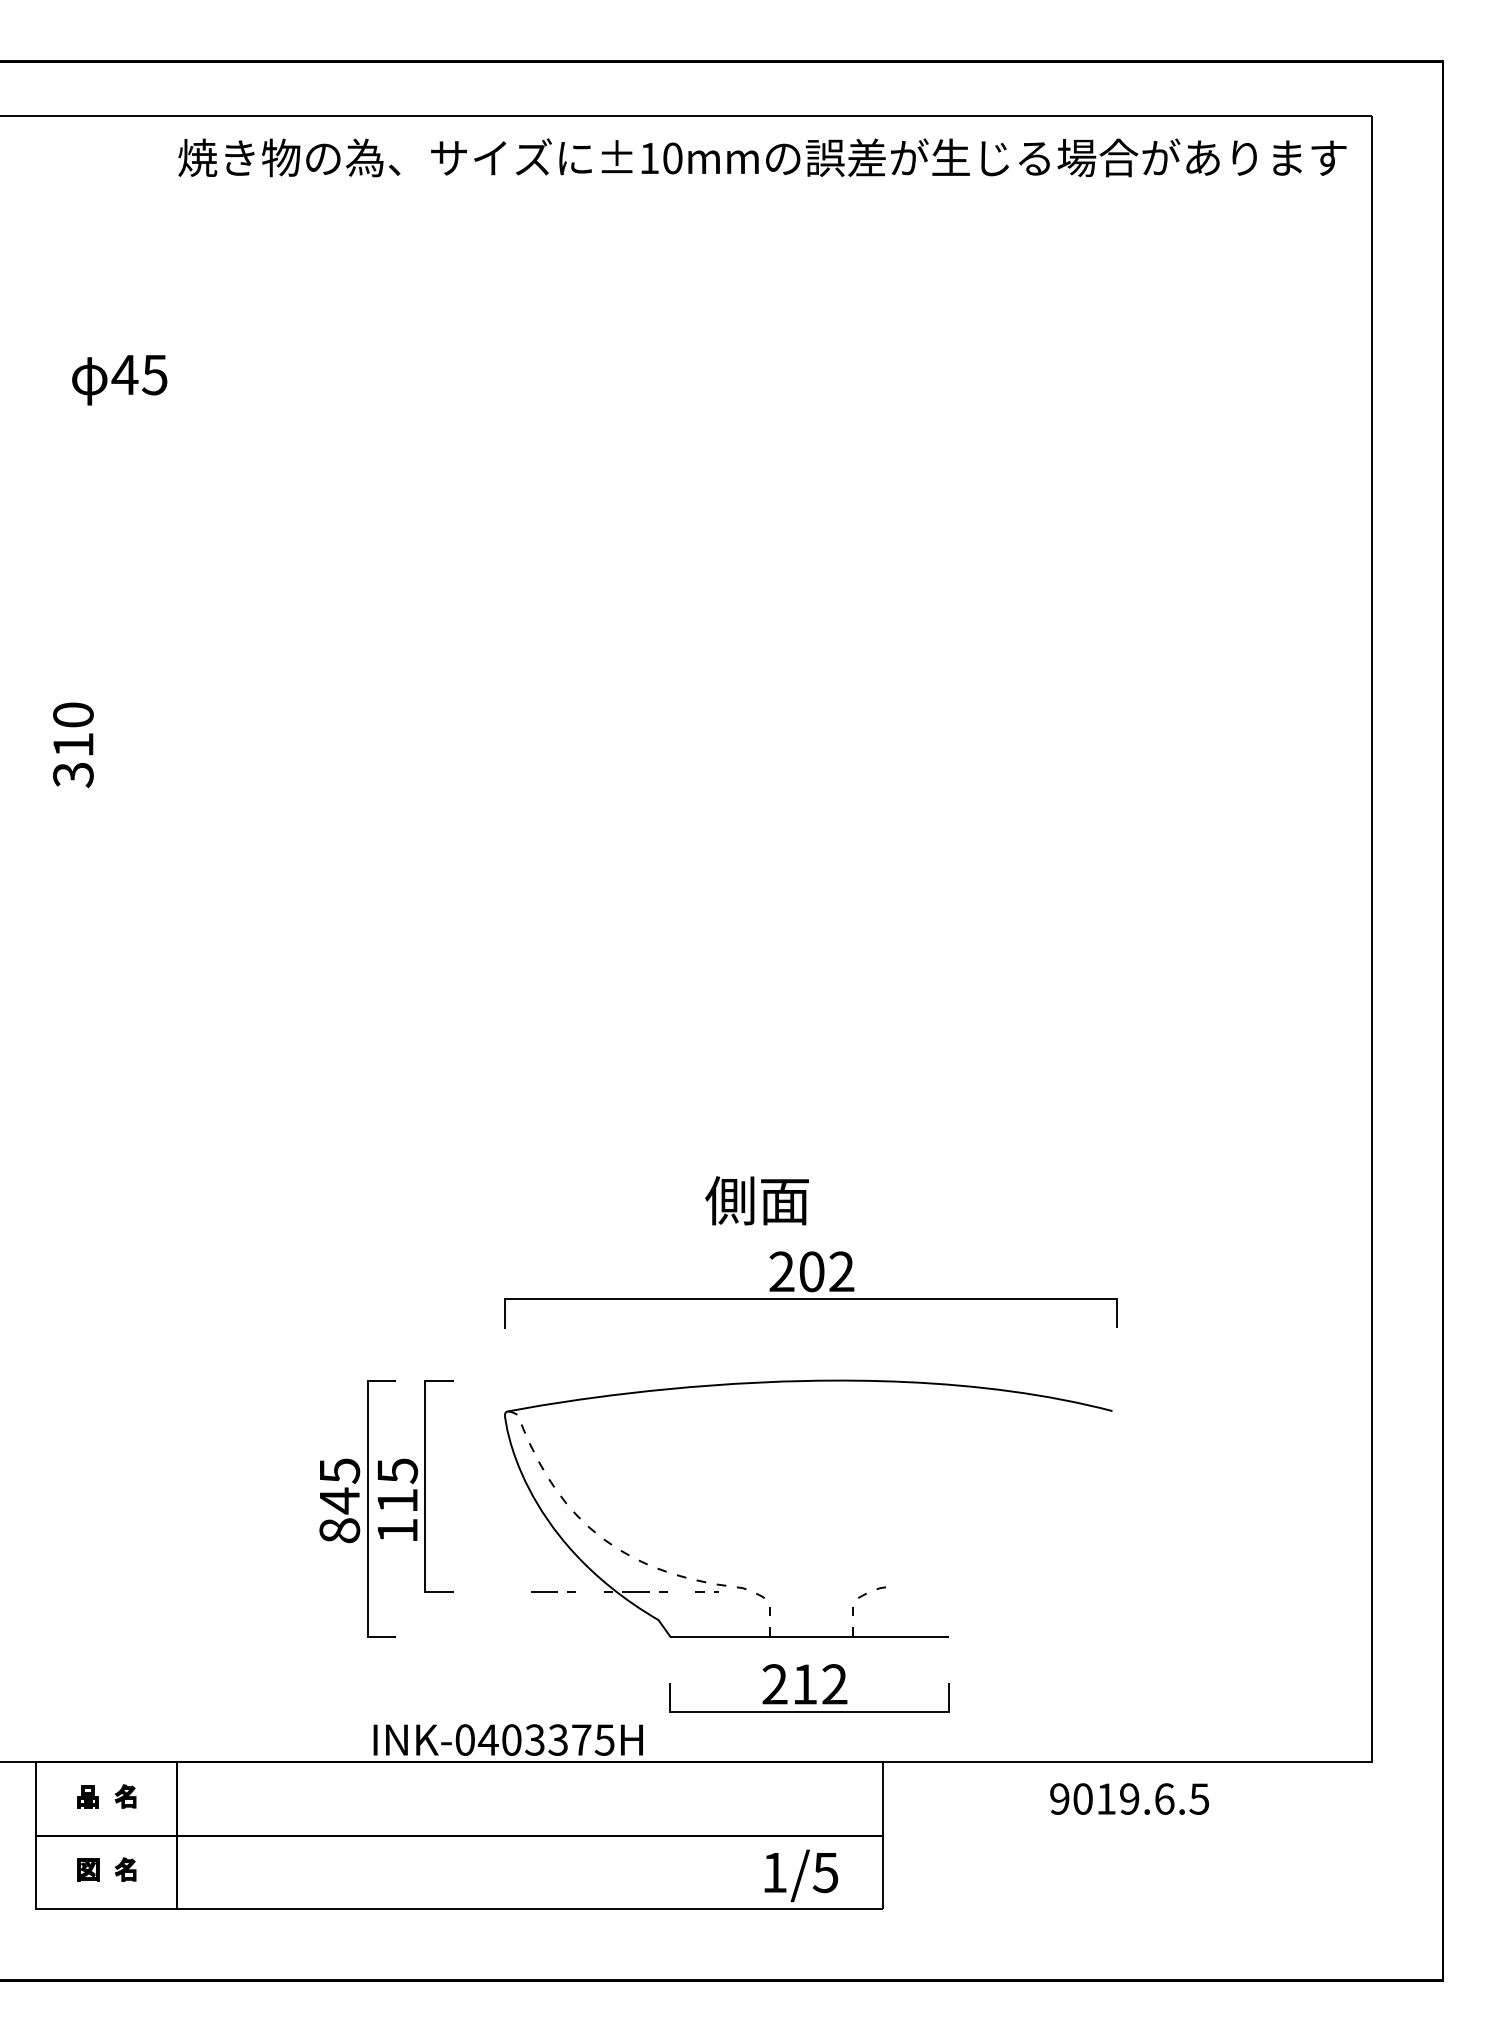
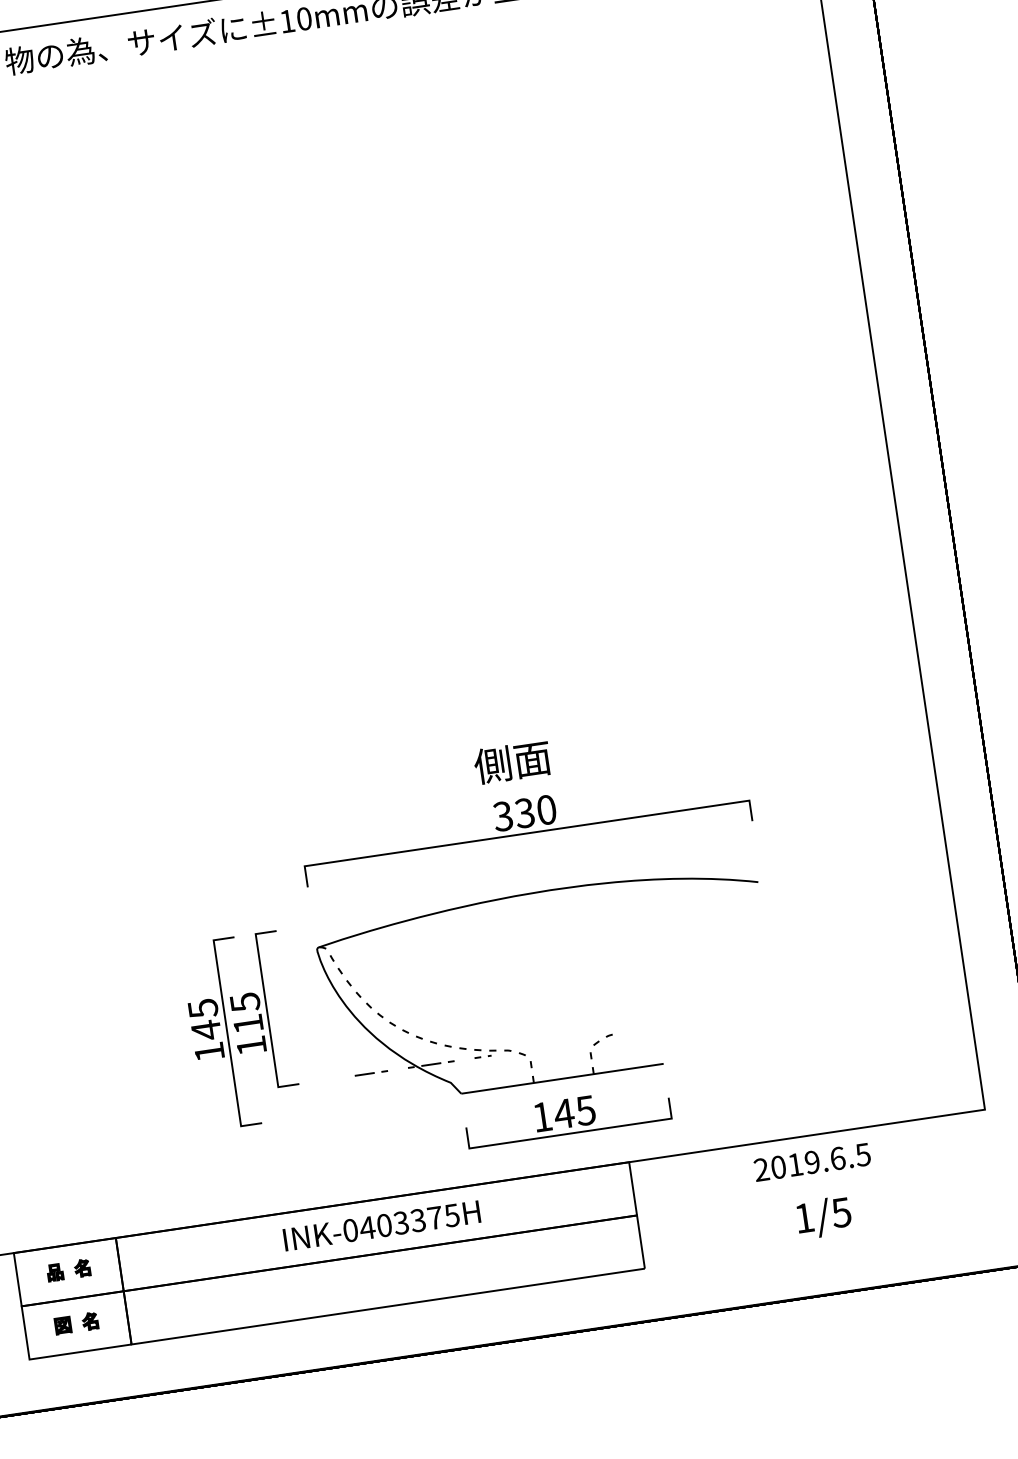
text: (756, 1200) -> (511, 762), moved
text: (811, 1271) -> (524, 813), 202 -> 330
text: (339, 1530) -> (209, 1051), 845 -> 145
text: (804, 1684) -> (563, 1113), 212 -> 145
text: (507, 1739) -> (381, 1225), moved
text: (1059, 1798) -> (761, 1169), 9019.6.5 -> 2019.6.5
text: (801, 1875) -> (824, 1217), moved

